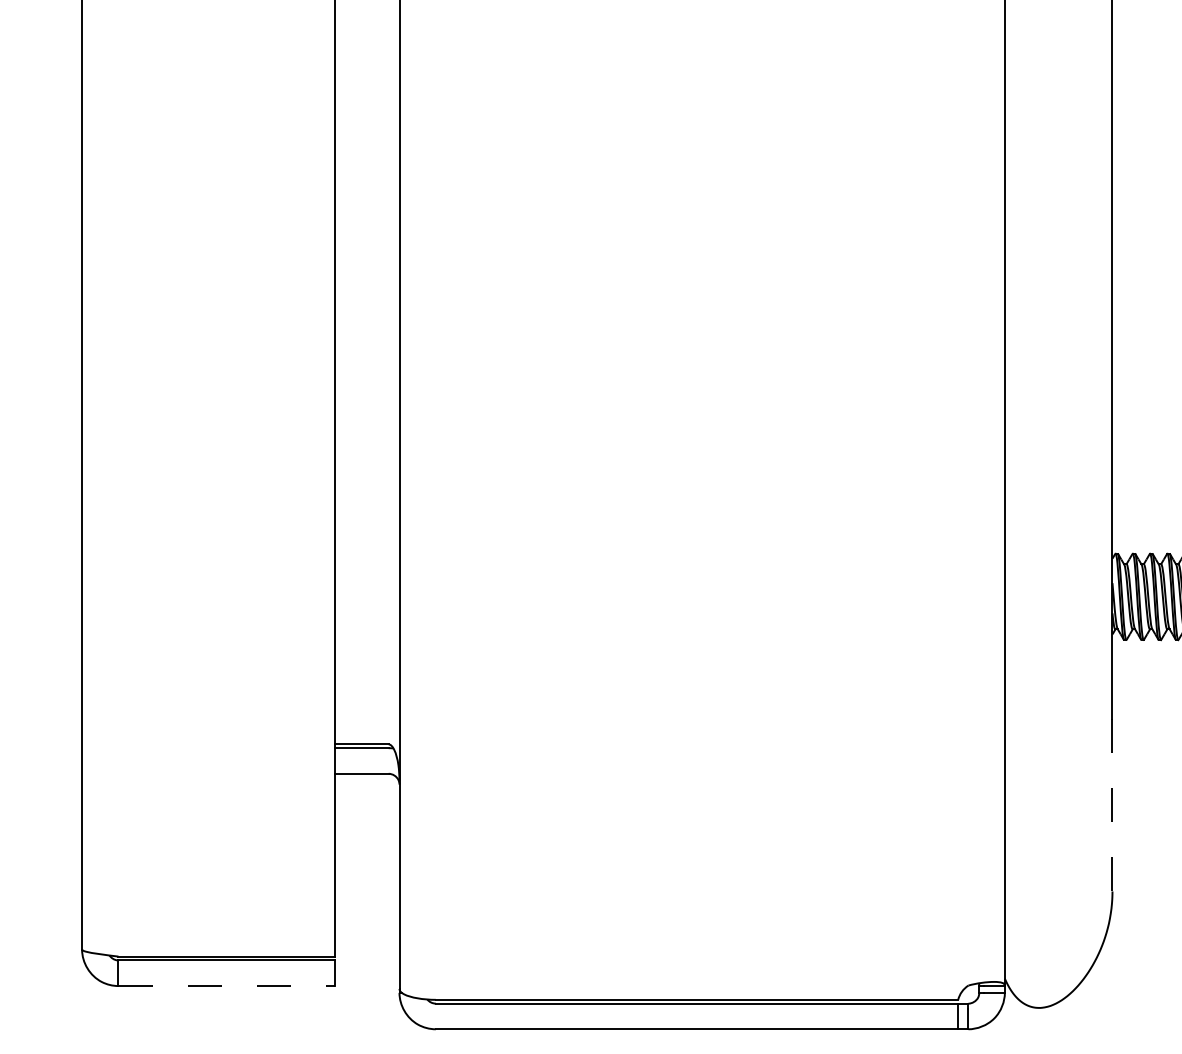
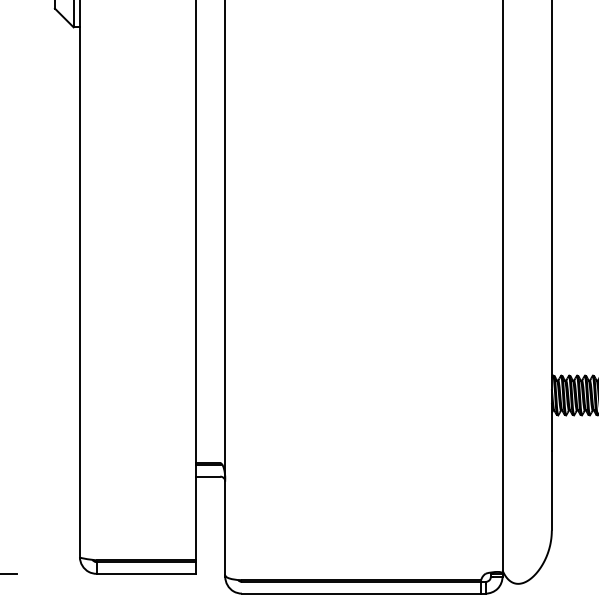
line: (1111, 804) -> (551, 490), dashed -> solid
line: (227, 985) -> (146, 573), dashed -> solid

